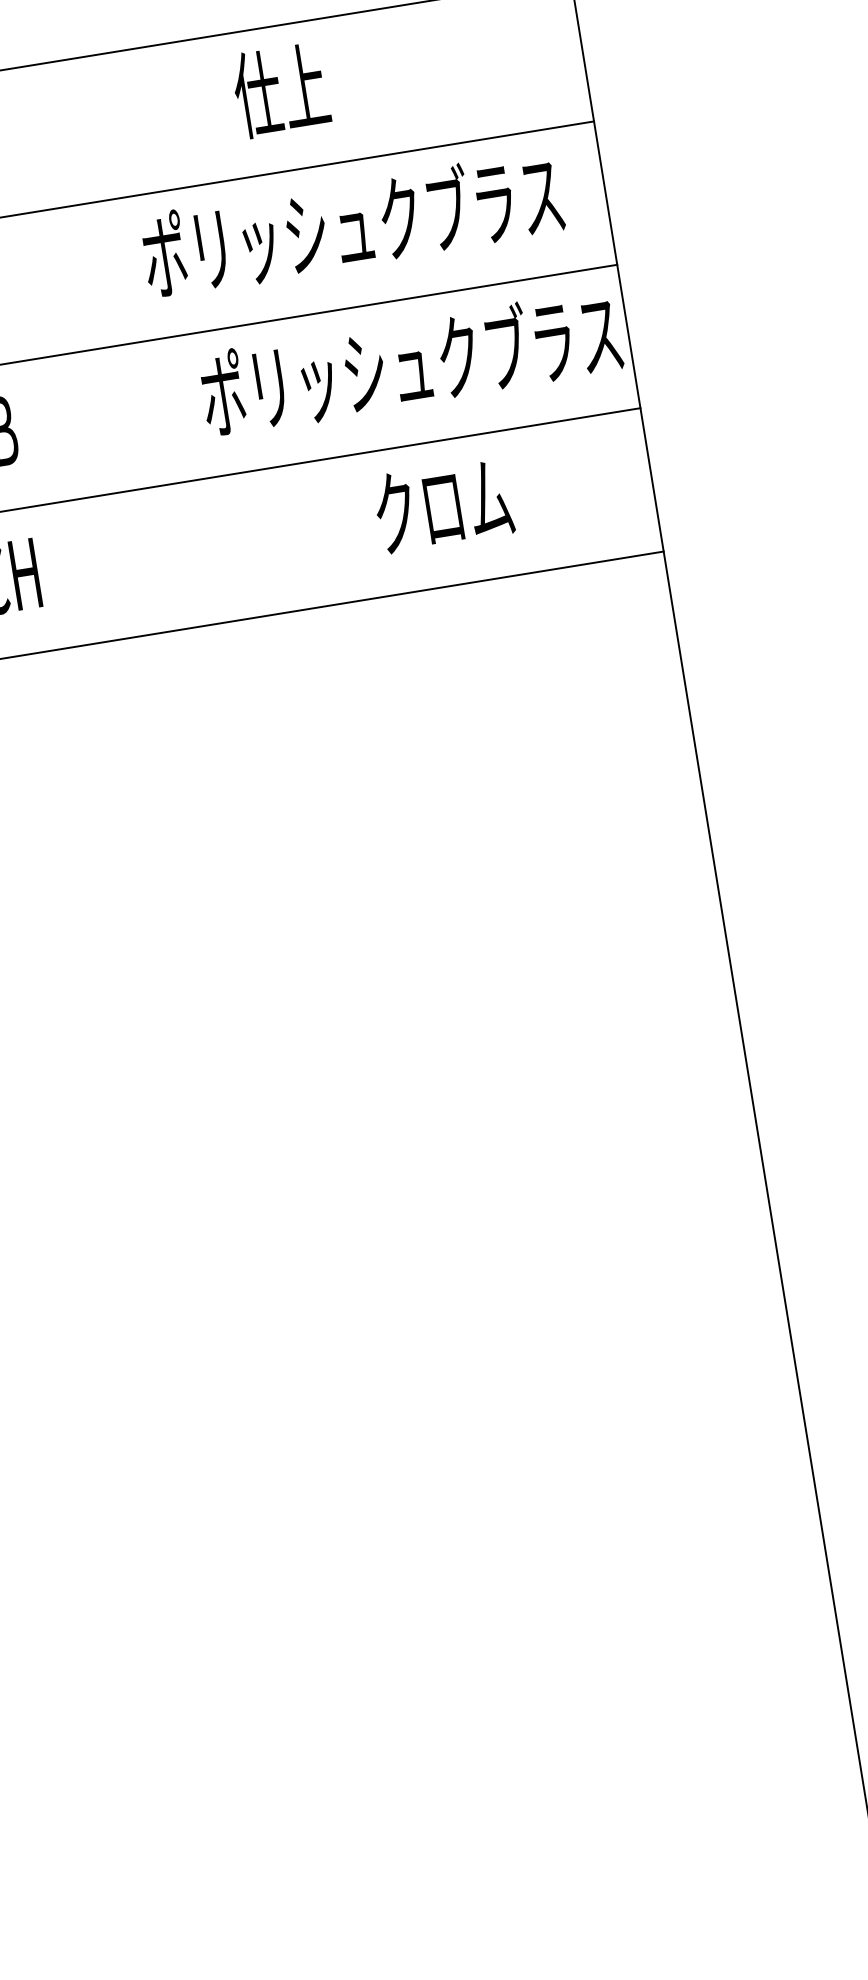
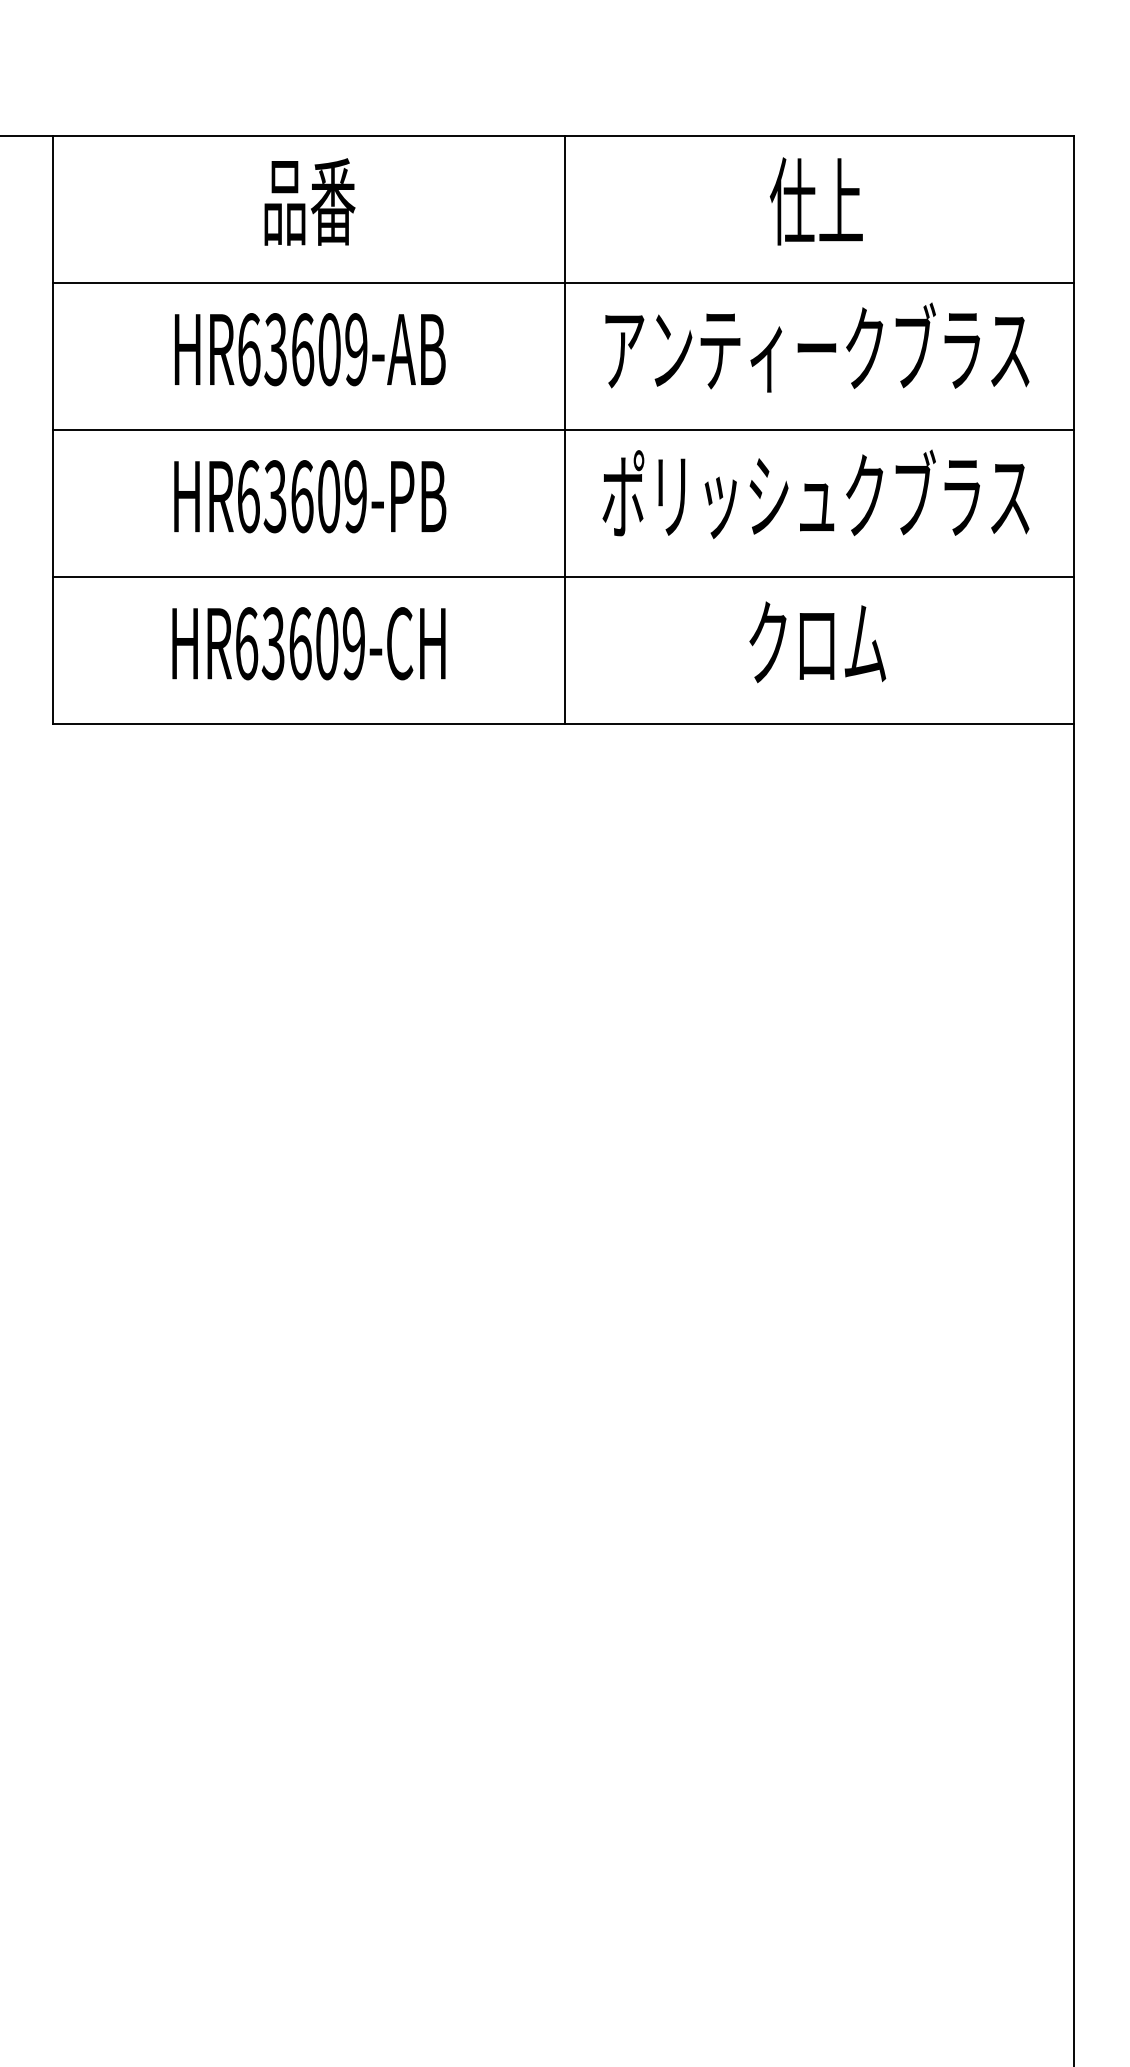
text: (280, 90) -> (815, 201), moved
text: (258, 240) -> (719, 347), ポリッシュクブラス -> アンティークブラス
line: (120, 345) -> (564, 430), added
text: (410, 363) -> (815, 494), moved
text: (443, 505) -> (817, 642), moved

